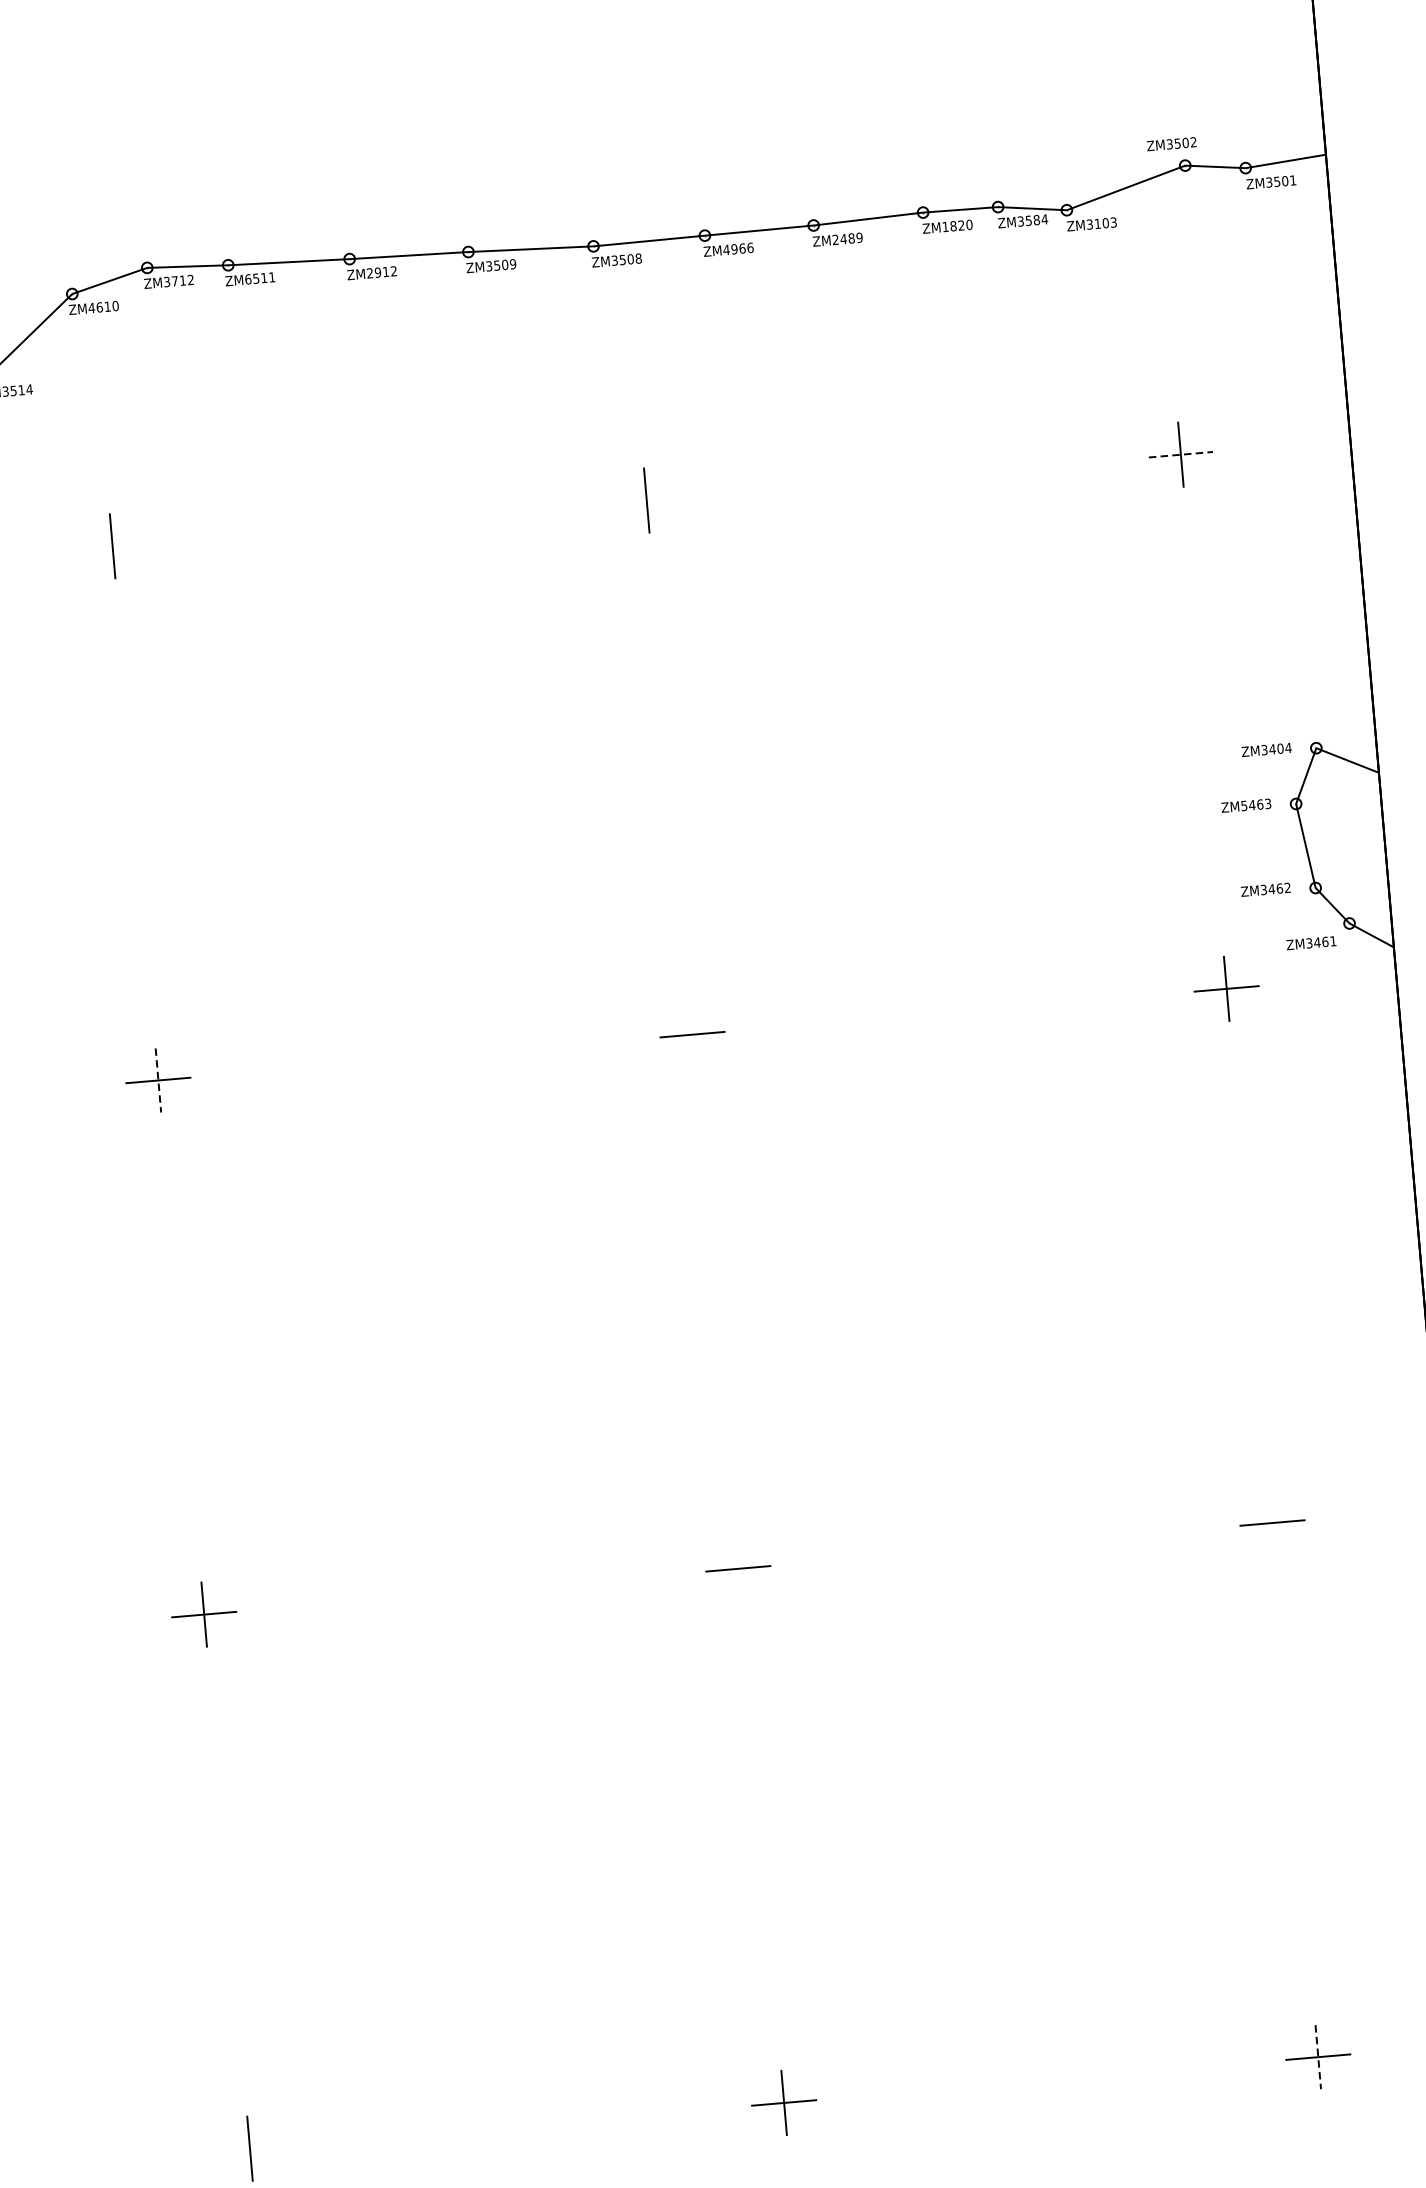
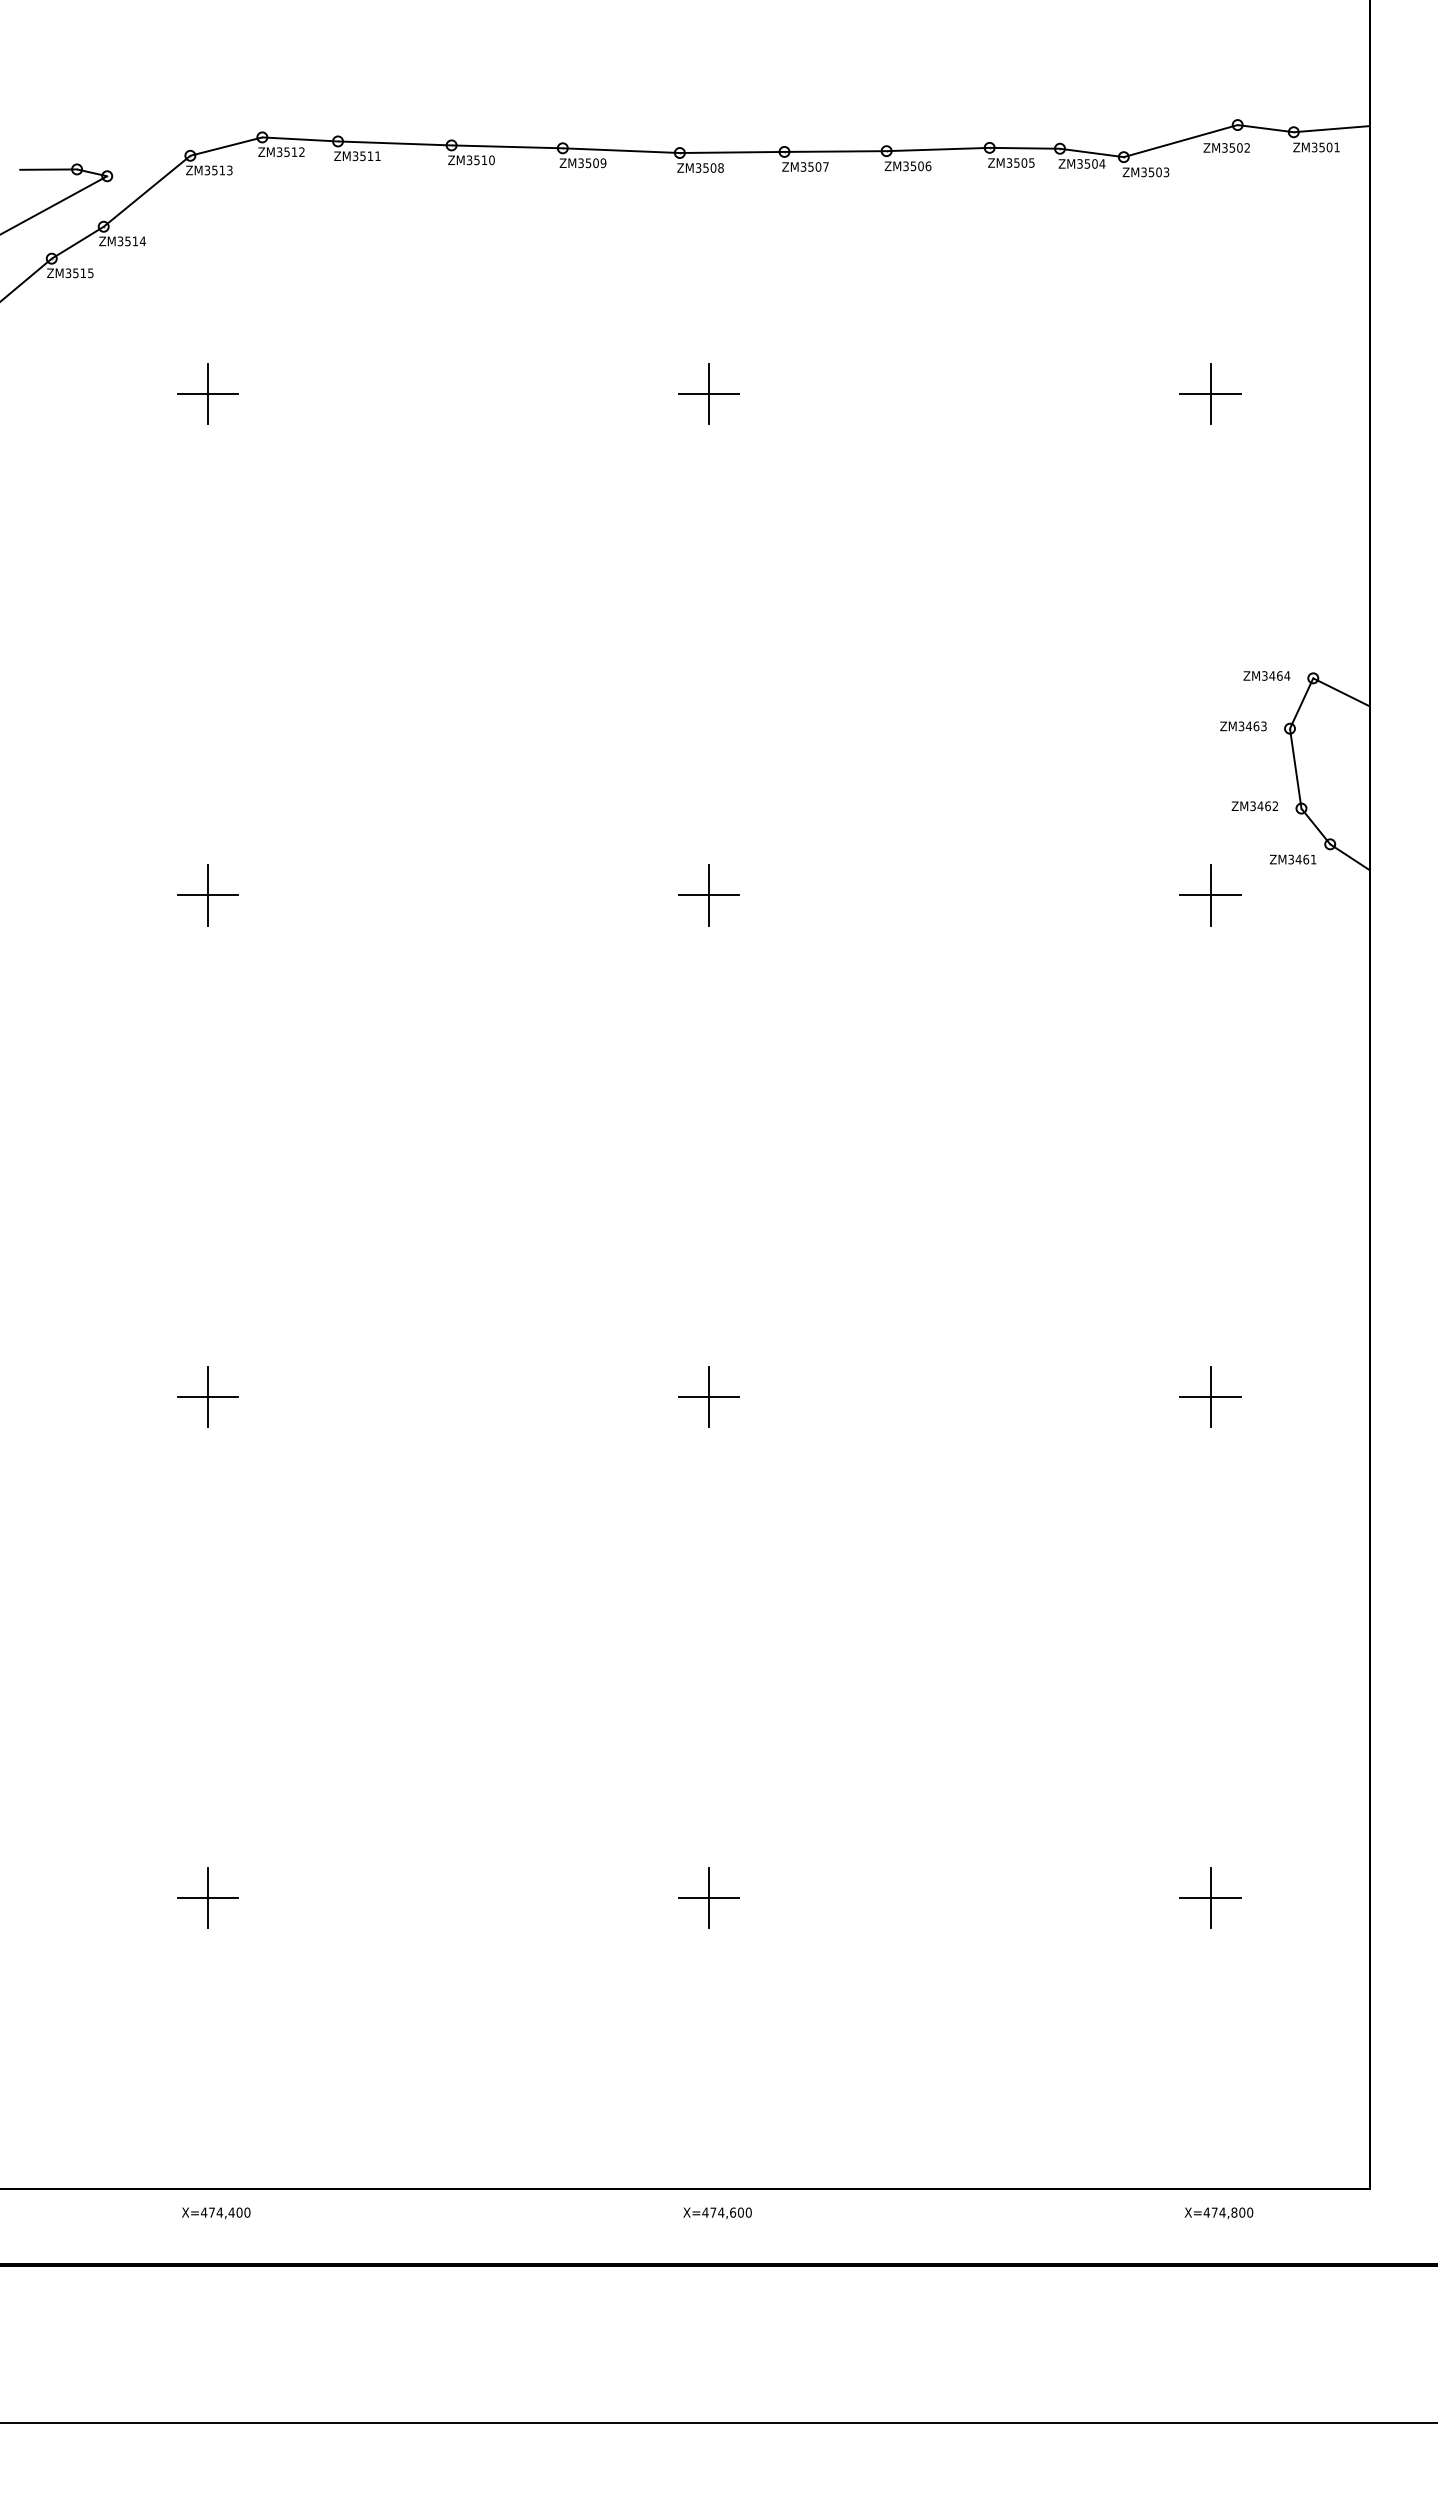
text: (1171, 143) -> (1226, 147), moved
text: (1036, 219) -> (1094, 163), ZM3584 -> ZM3504
text: (1097, 224) -> (1151, 172), ZM3103 -> ZM3503
text: (957, 225) -> (1020, 162), ZM1820 -> ZM3505
text: (847, 239) -> (917, 166), ZM2489 -> ZM3506
text: (738, 248) -> (814, 166), ZM4966 -> ZM3507
text: (381, 272) -> (480, 160), ZM2912 -> ZM3510
text: (248, 279) -> (355, 156), ZM6511 -> ZM3511
text: (174, 281) -> (286, 152), ZM3712 -> ZM3512
text: (103, 307) -> (218, 170), ZM4610 -> ZM3513
line: (1181, 455) -> (1211, 394), dashed -> solid
line: (647, 500) -> (709, 394), added
line: (112, 546) -> (207, 394), added
text: (1280, 748) -> (1279, 675), ZM3404 -> ZM3464
text: (1244, 804) -> (1241, 725), ZM5463 -> ZM3463
line: (692, 1034) -> (709, 895), added
line: (158, 1080) -> (207, 895), dashed -> solid
line: (1272, 1522) -> (1210, 1396), added
line: (738, 1568) -> (709, 1396), added
line: (1318, 2057) -> (1210, 1898), dashed -> solid
line: (249, 2149) -> (207, 1898), added

